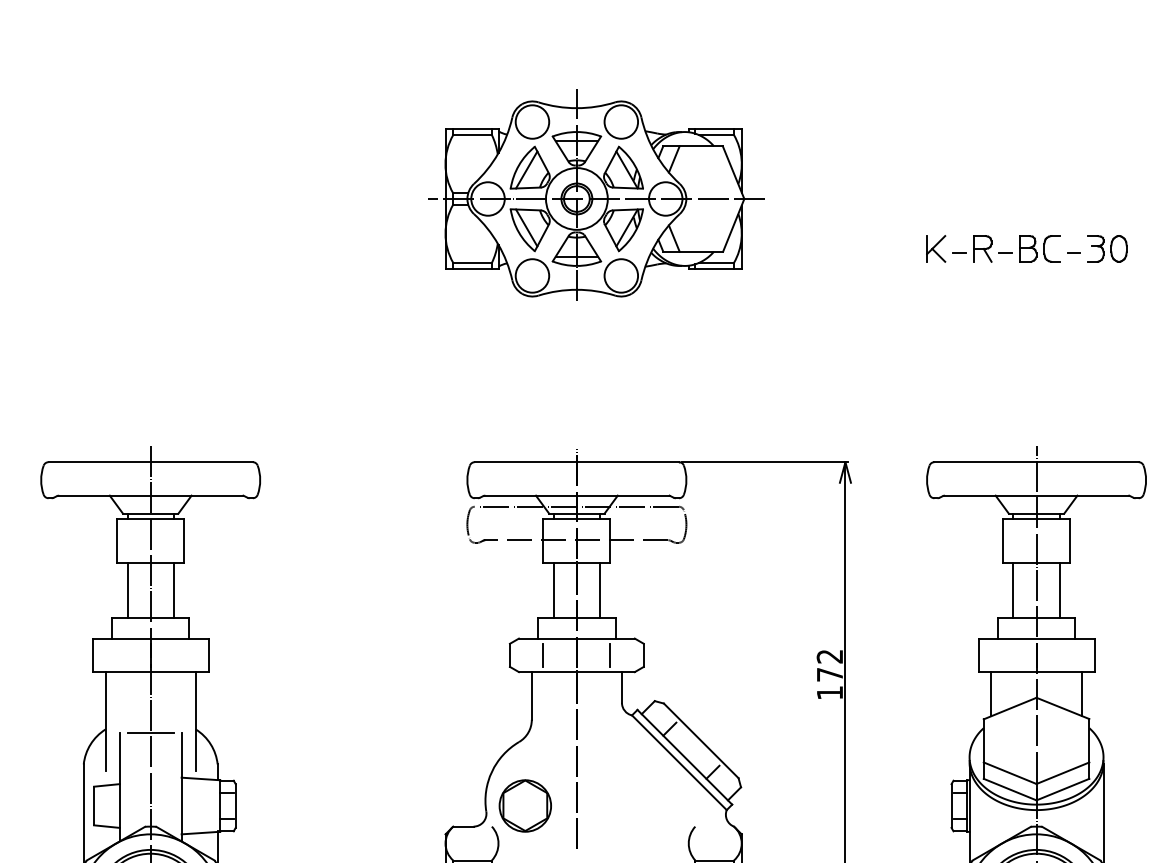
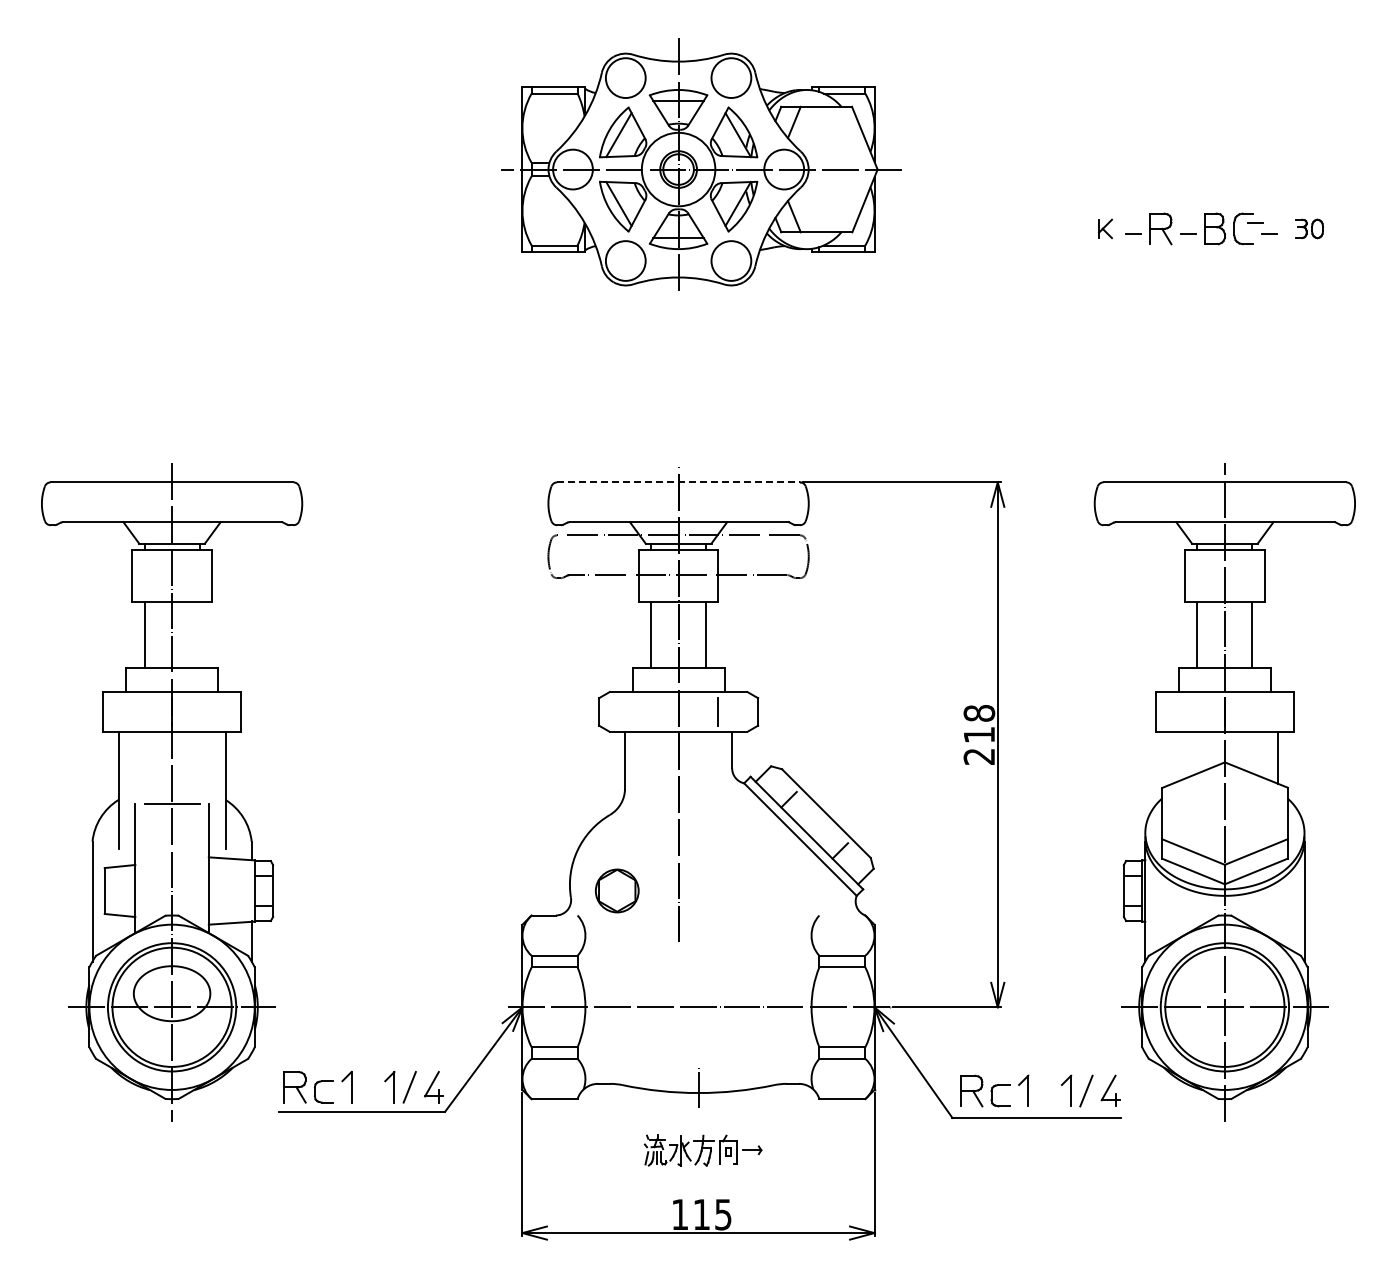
line: (1062, 243) -> (1255, 222), added
part: (936, 248) -> (1105, 228), size x0.6
part: (1107, 248) -> (1309, 228), size x0.6
line: (577, 462) -> (679, 482), solid -> dashed
line: (173, 590) -> (199, 634), removed
line: (543, 654) -> (638, 711), removed
text: (830, 674) -> (979, 734), 172 -> 218
line: (991, 693) -> (1171, 757), removed
part: (524, 805) -> (616, 890), size x0.7

